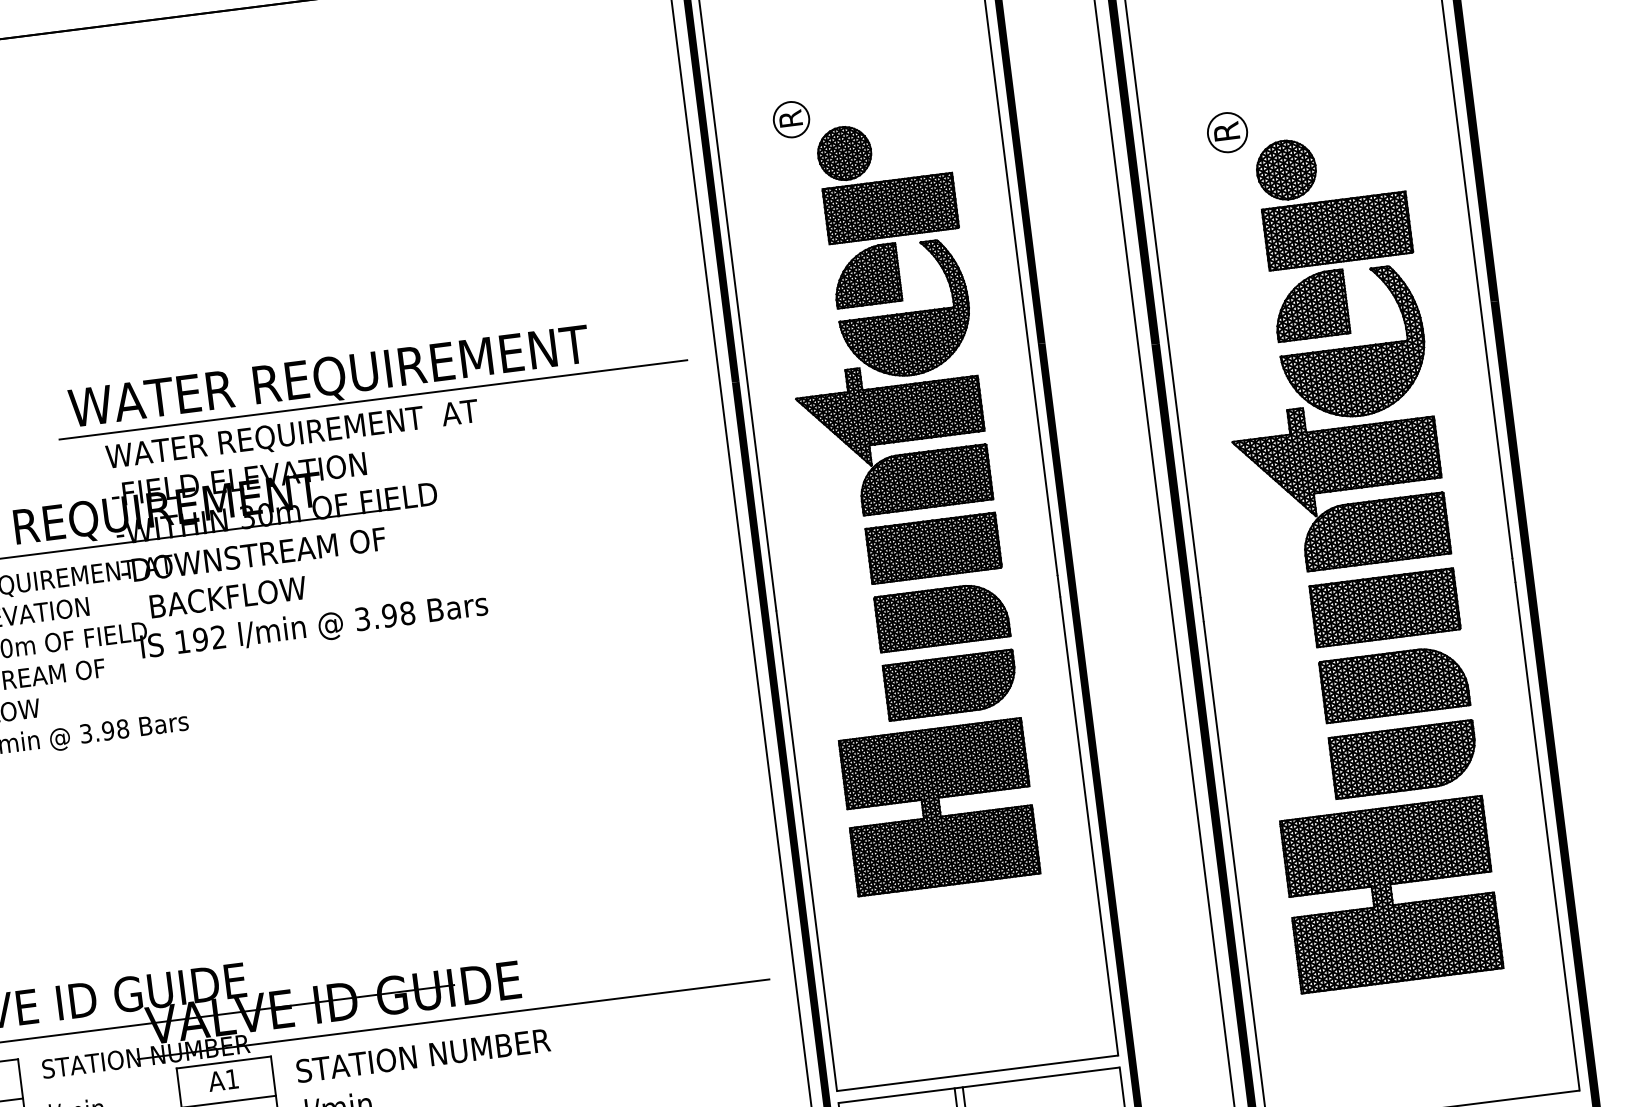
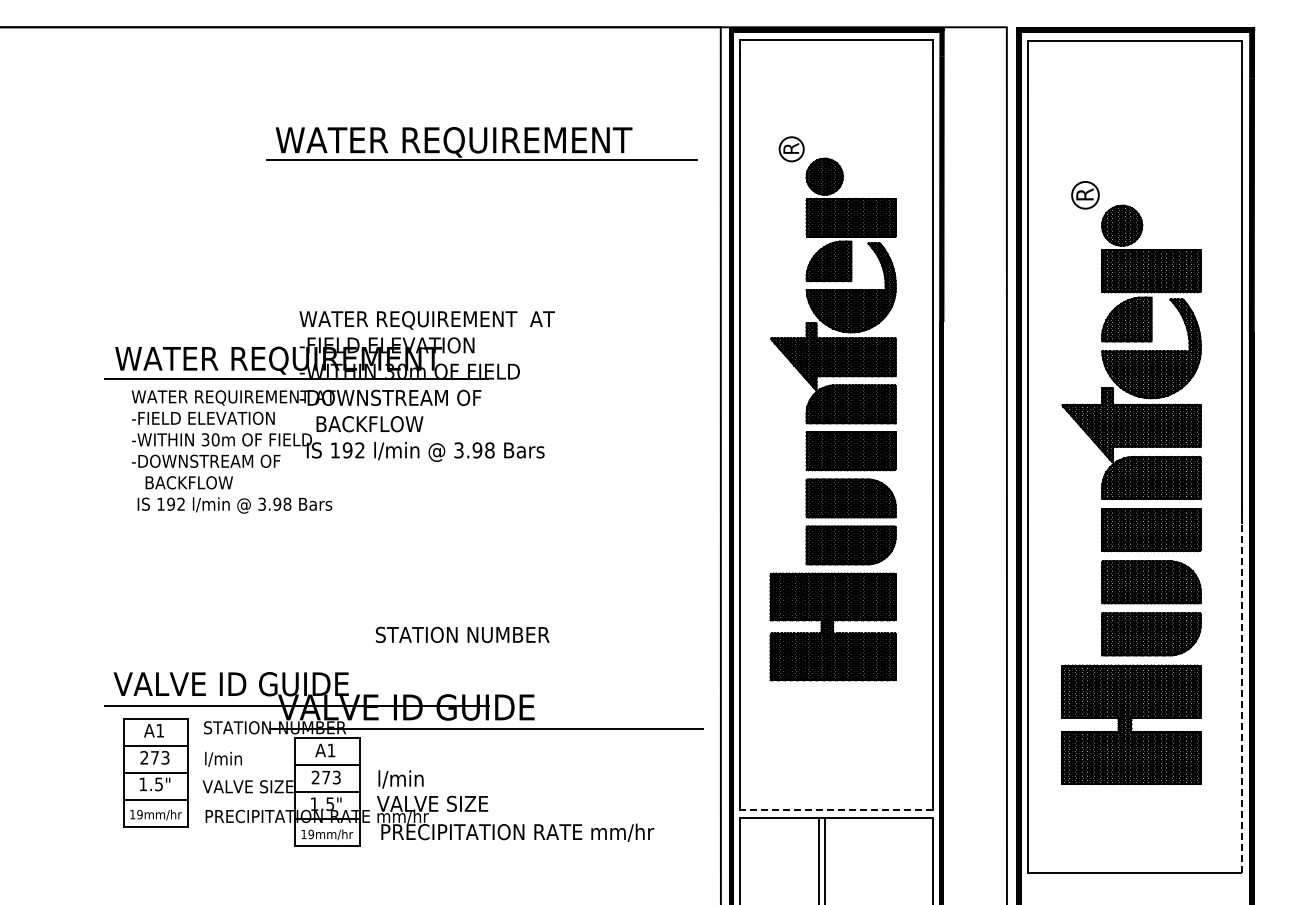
part: (369, 375) -> (481, 143), moved
line: (1547, 836) -> (1241, 698), solid -> dashed
text: (422, 1055) -> (462, 634), moved
line: (978, 1073) -> (836, 810), solid -> dashed

